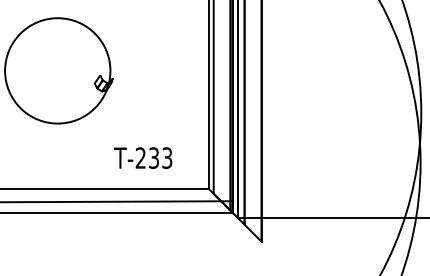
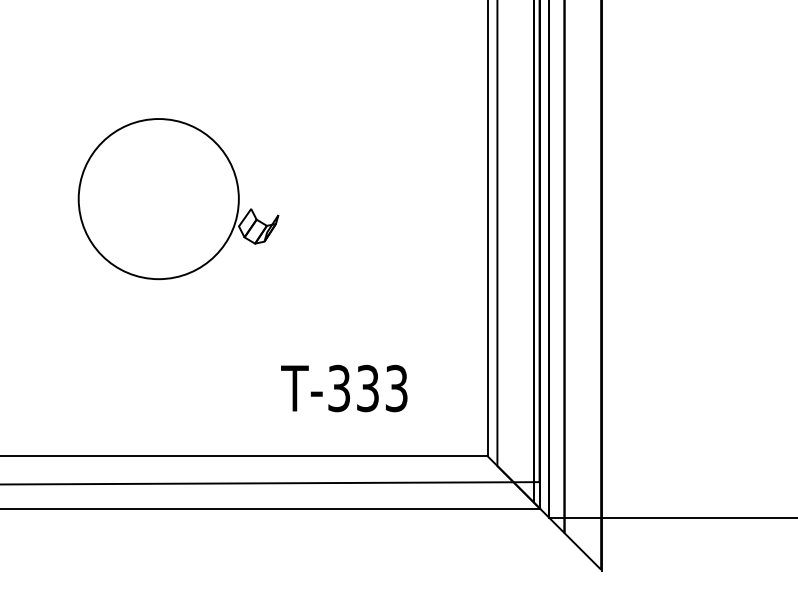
circle: (57, 70) -> (158, 198), size x0.7
text: (140, 157) -> (338, 387), T-233 -> T-333

